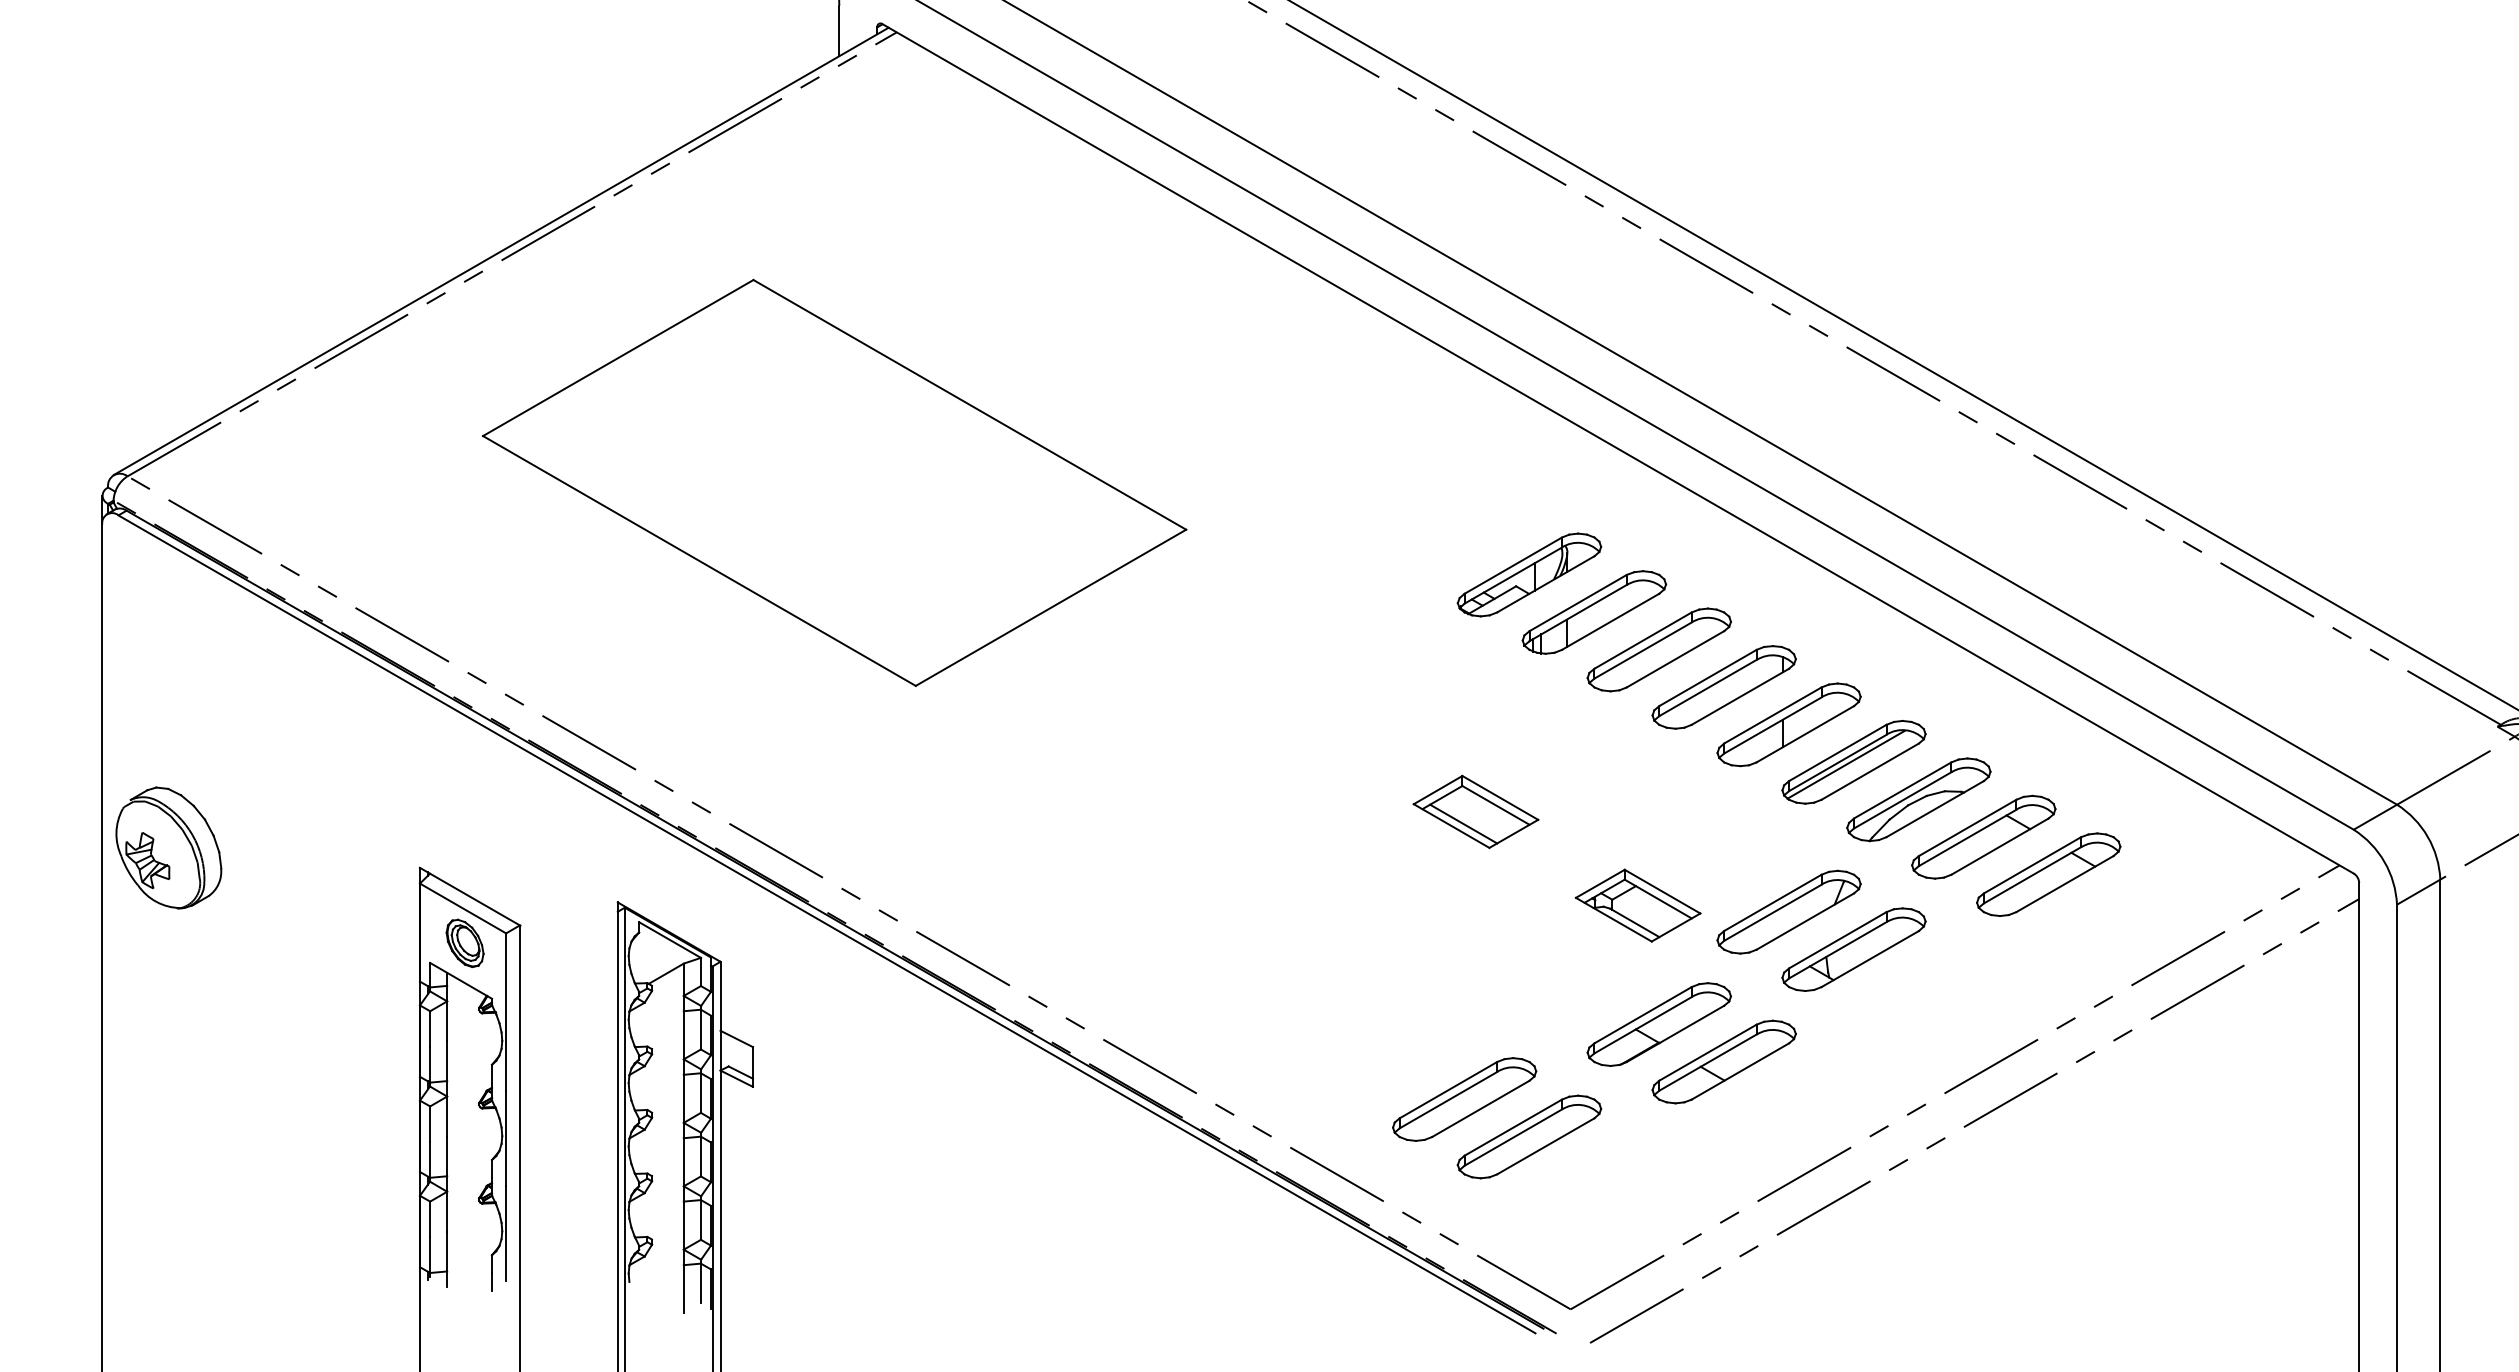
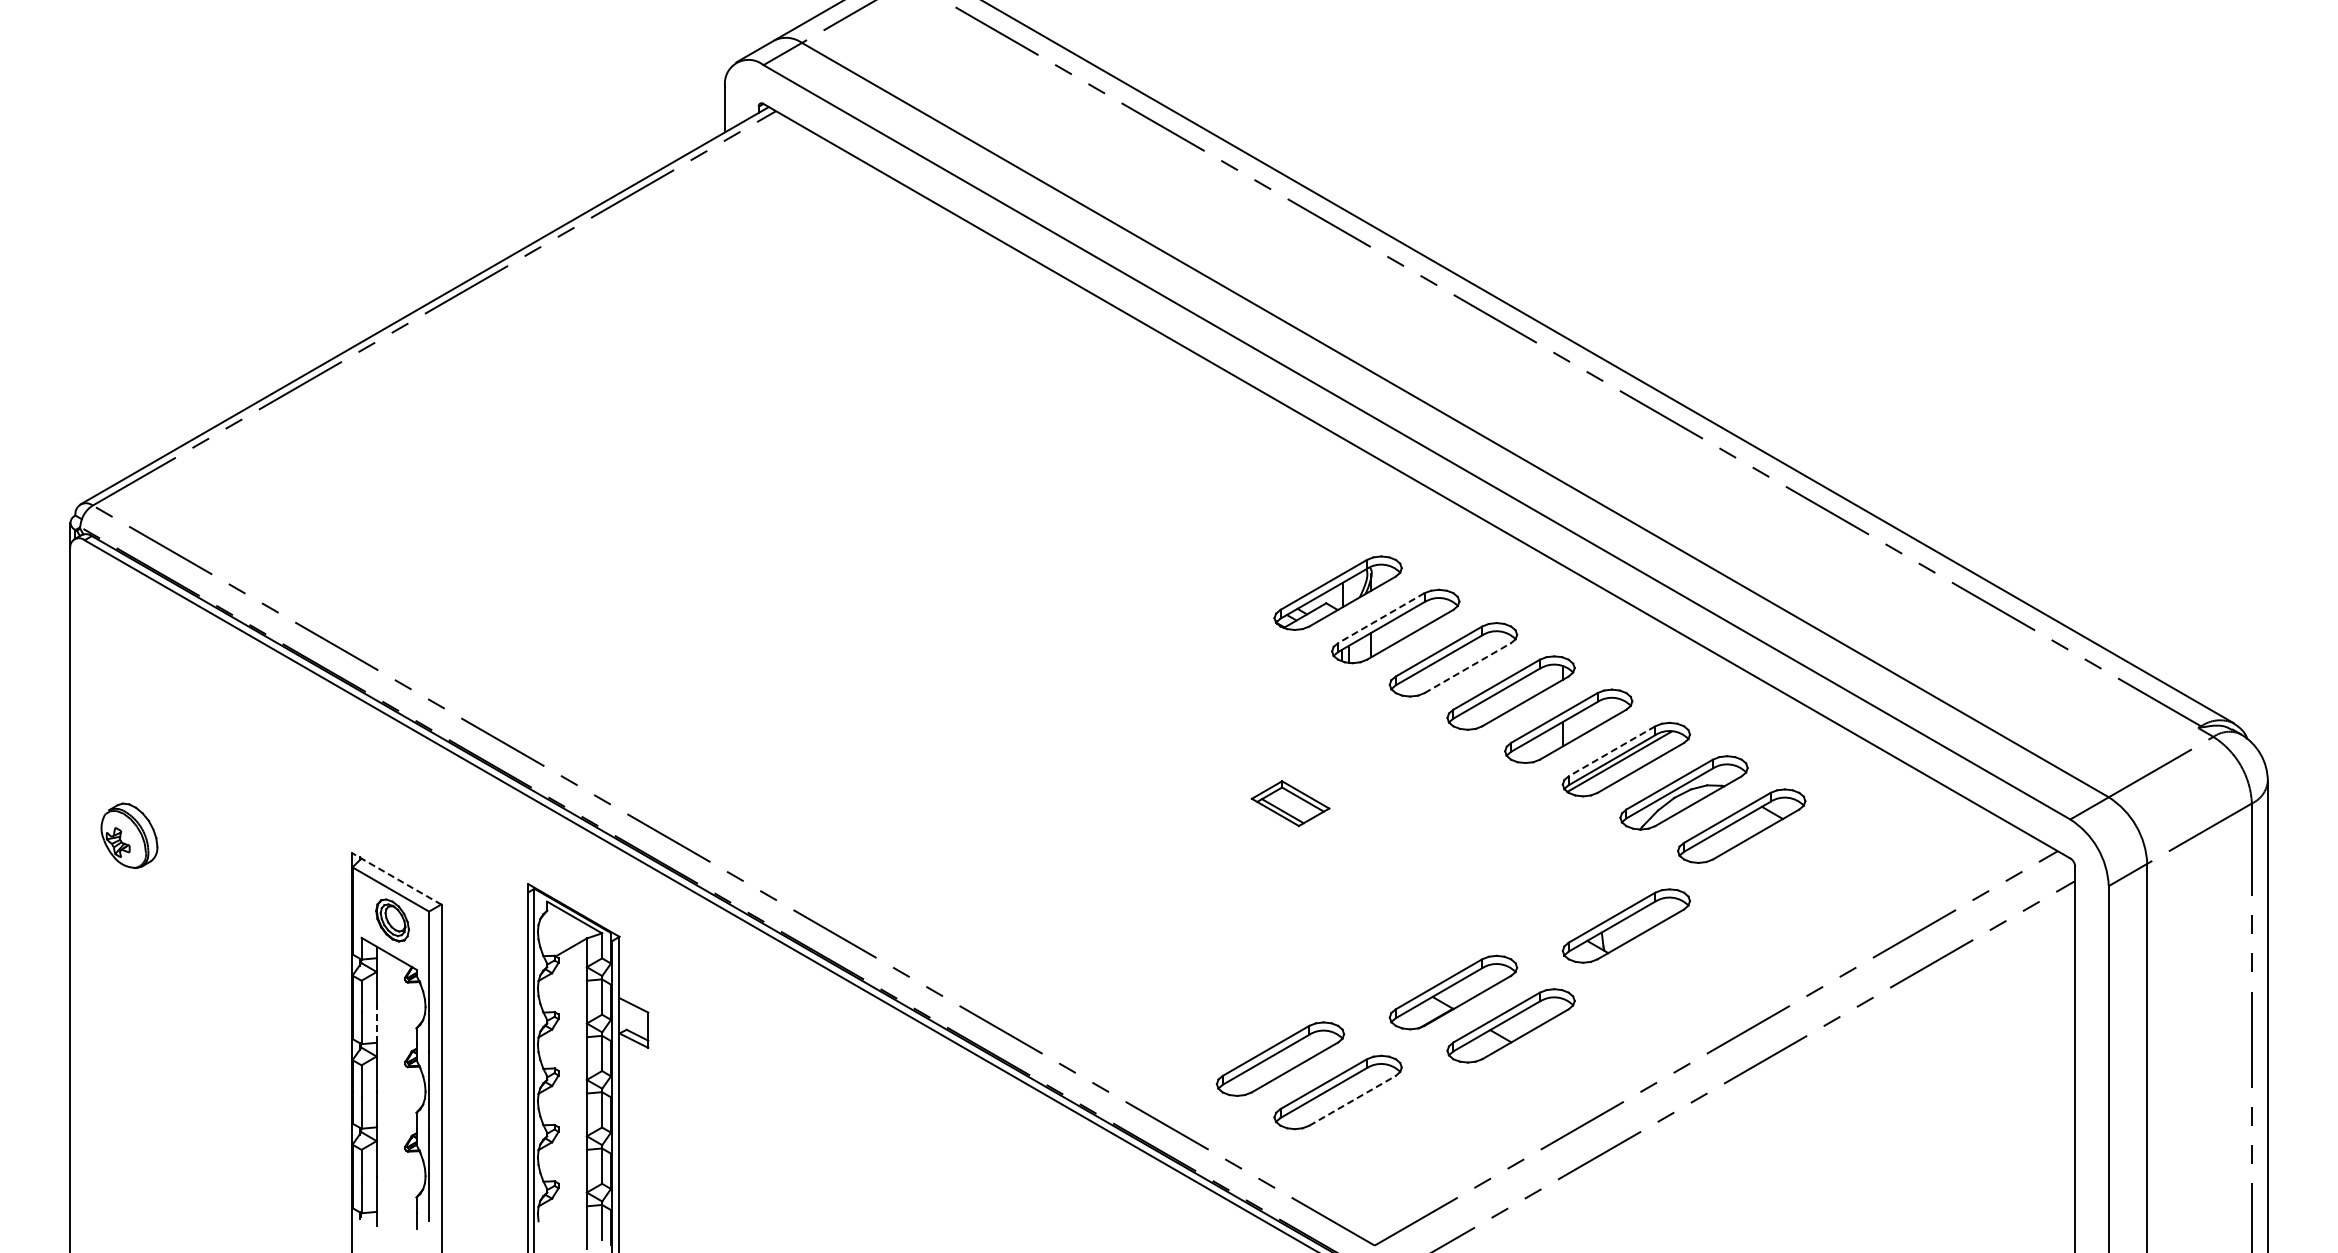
part: (834, 483) -> (720, 511), removed
line: (1578, 603) -> (1381, 618), solid -> dashed
line: (1675, 659) -> (1467, 668), solid -> dashed
line: (1838, 753) -> (1612, 751), solid -> dashed
part: (1475, 811) -> (1290, 803), size x0.7
part: (168, 847) -> (129, 835), size x0.6
part: (2048, 874) -> (1799, 859), removed
line: (470, 897) -> (397, 879), solid -> dashed
part: (1637, 905) -> (1434, 886), removed
part: (1788, 911) -> (1568, 892), removed
line: (446, 1061) -> (376, 1025), solid -> dashed
line: (1545, 1146) -> (1352, 1100), solid -> dashed

